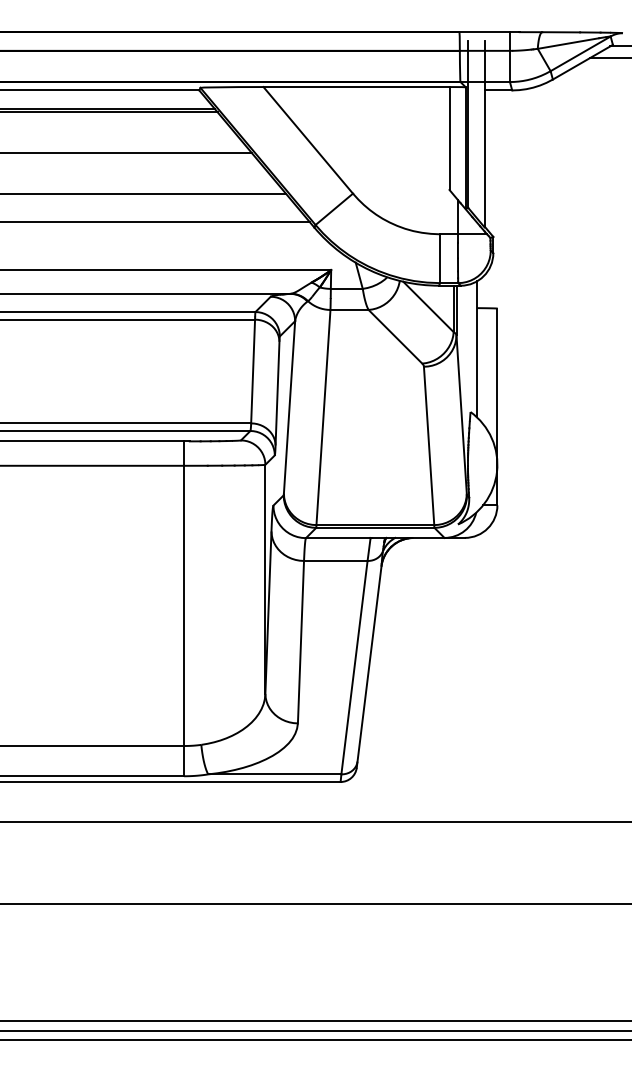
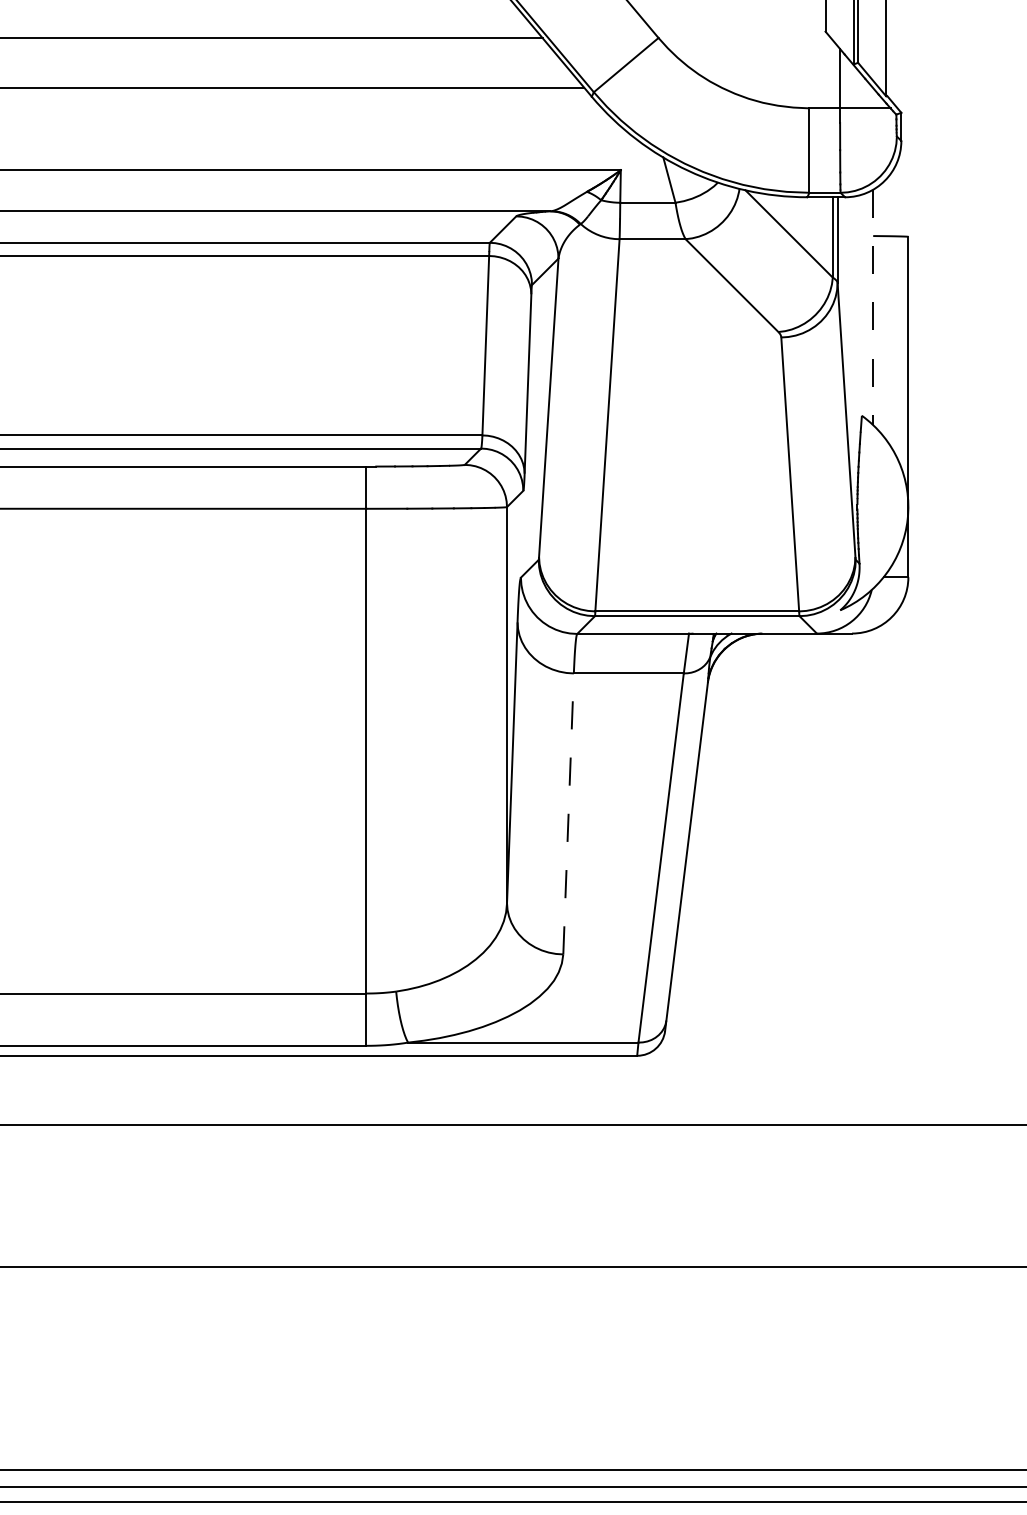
line: (477, 349) -> (873, 307), solid -> dashed
line: (301, 641) -> (569, 812), solid -> dashed

